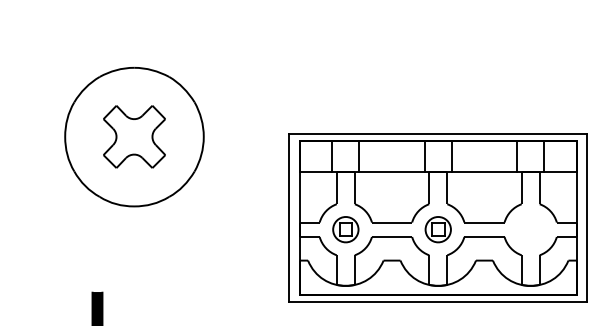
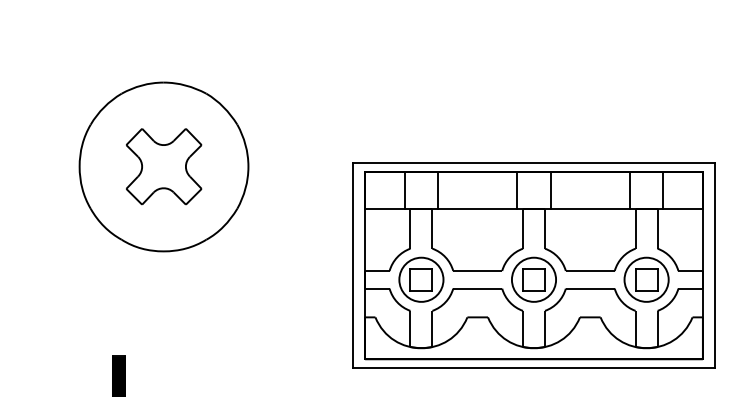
part: (345, 229) -> (421, 279), size x1.43
part: (437, 229) -> (533, 279), size x1.43
part: (530, 229) -> (646, 279), added

